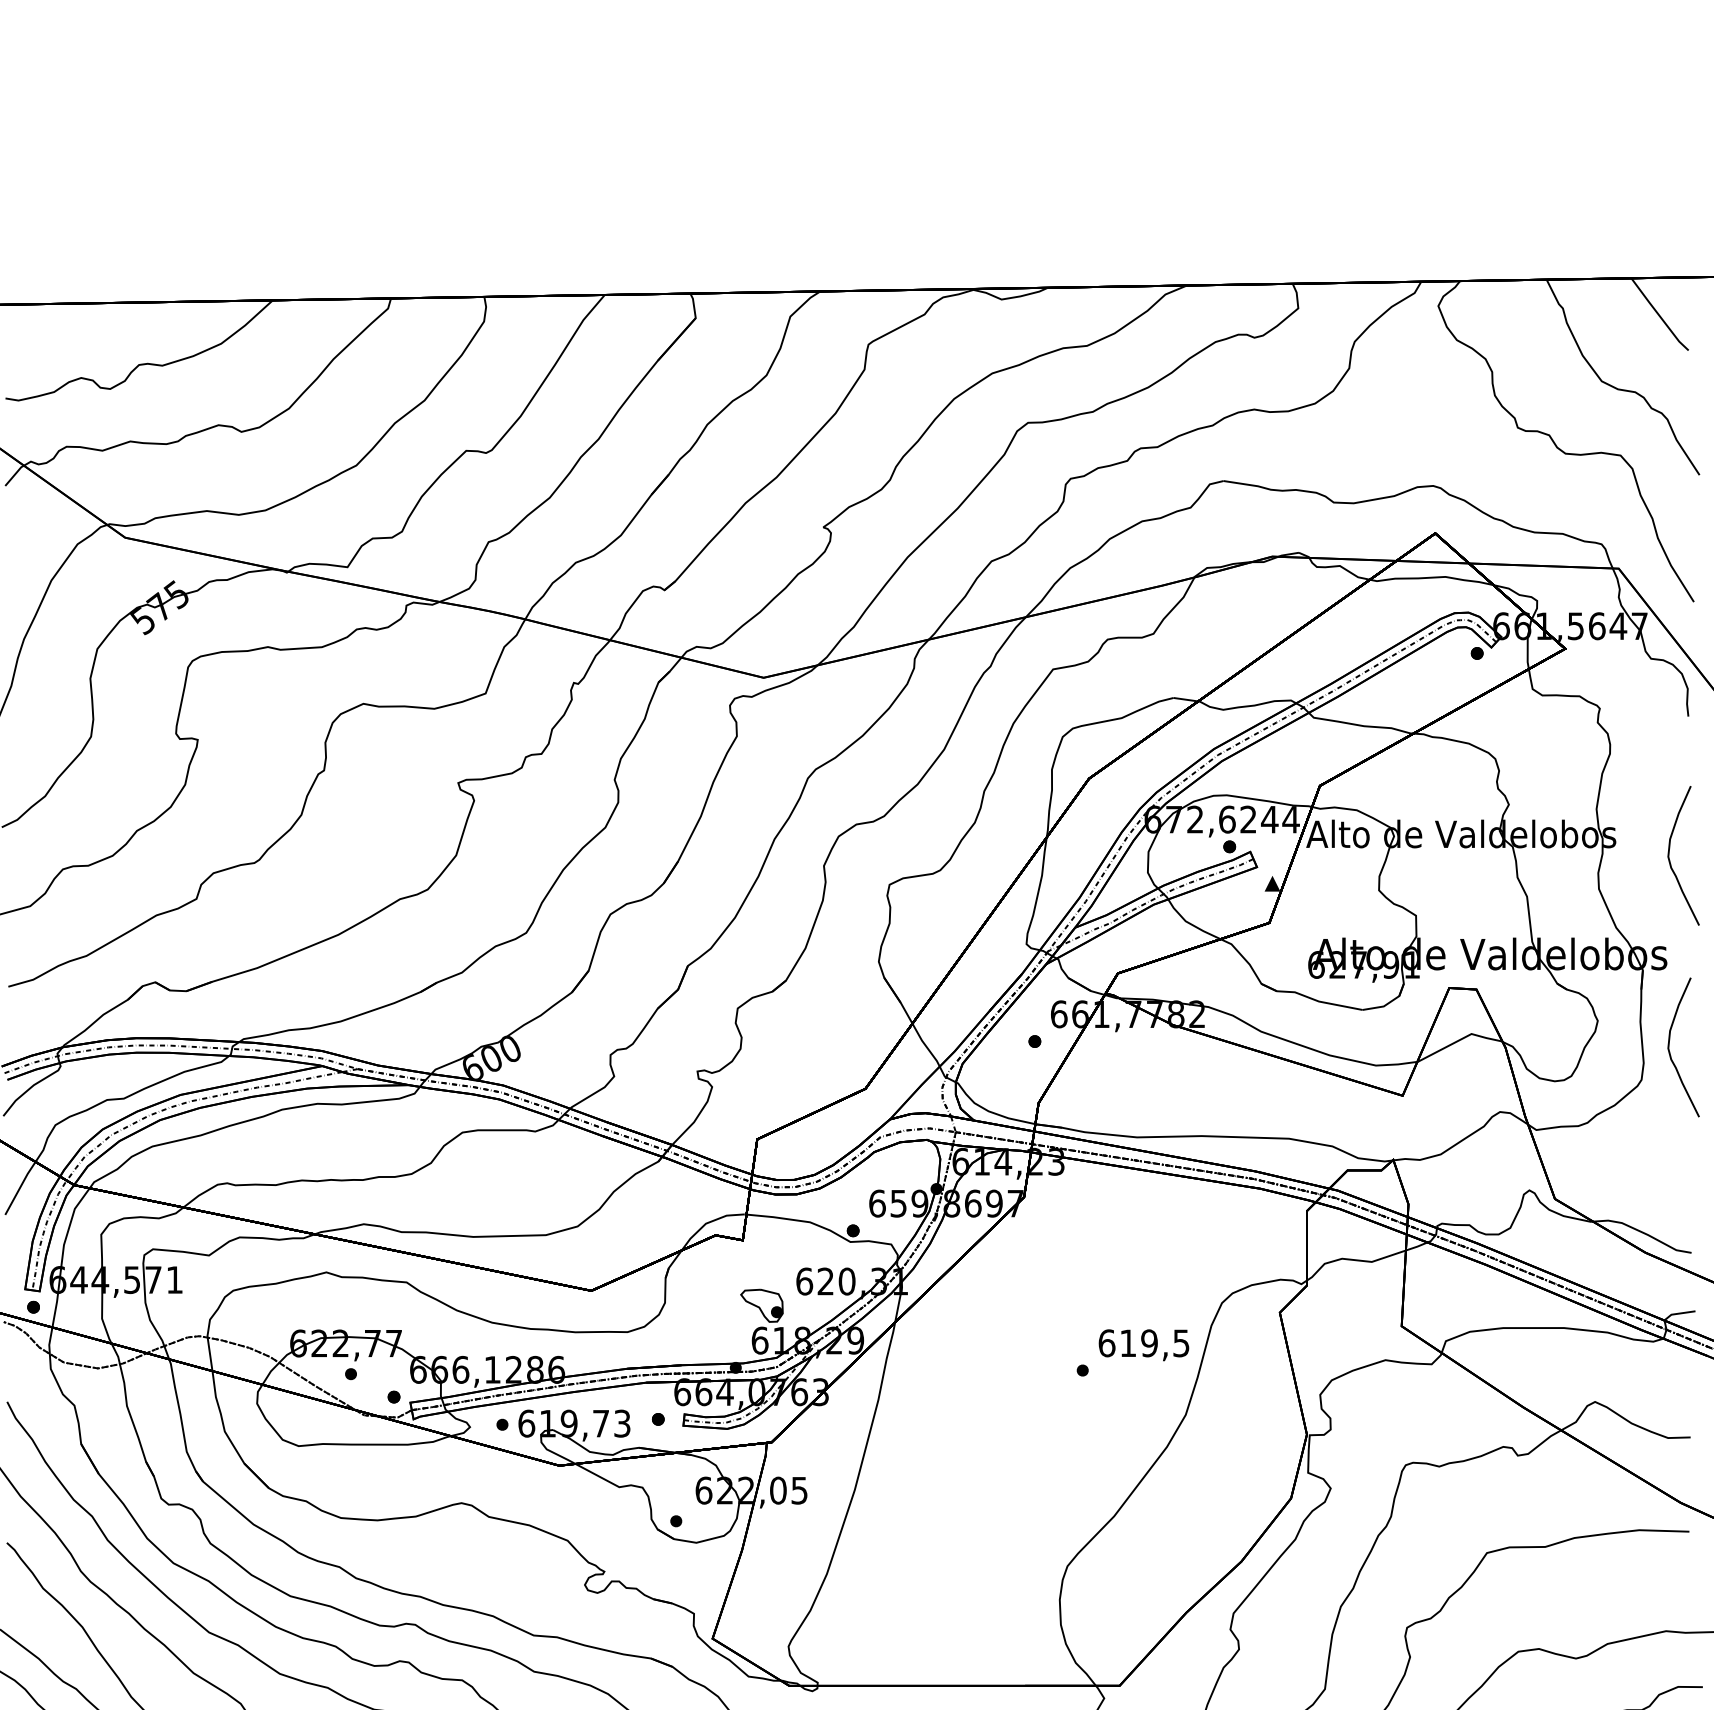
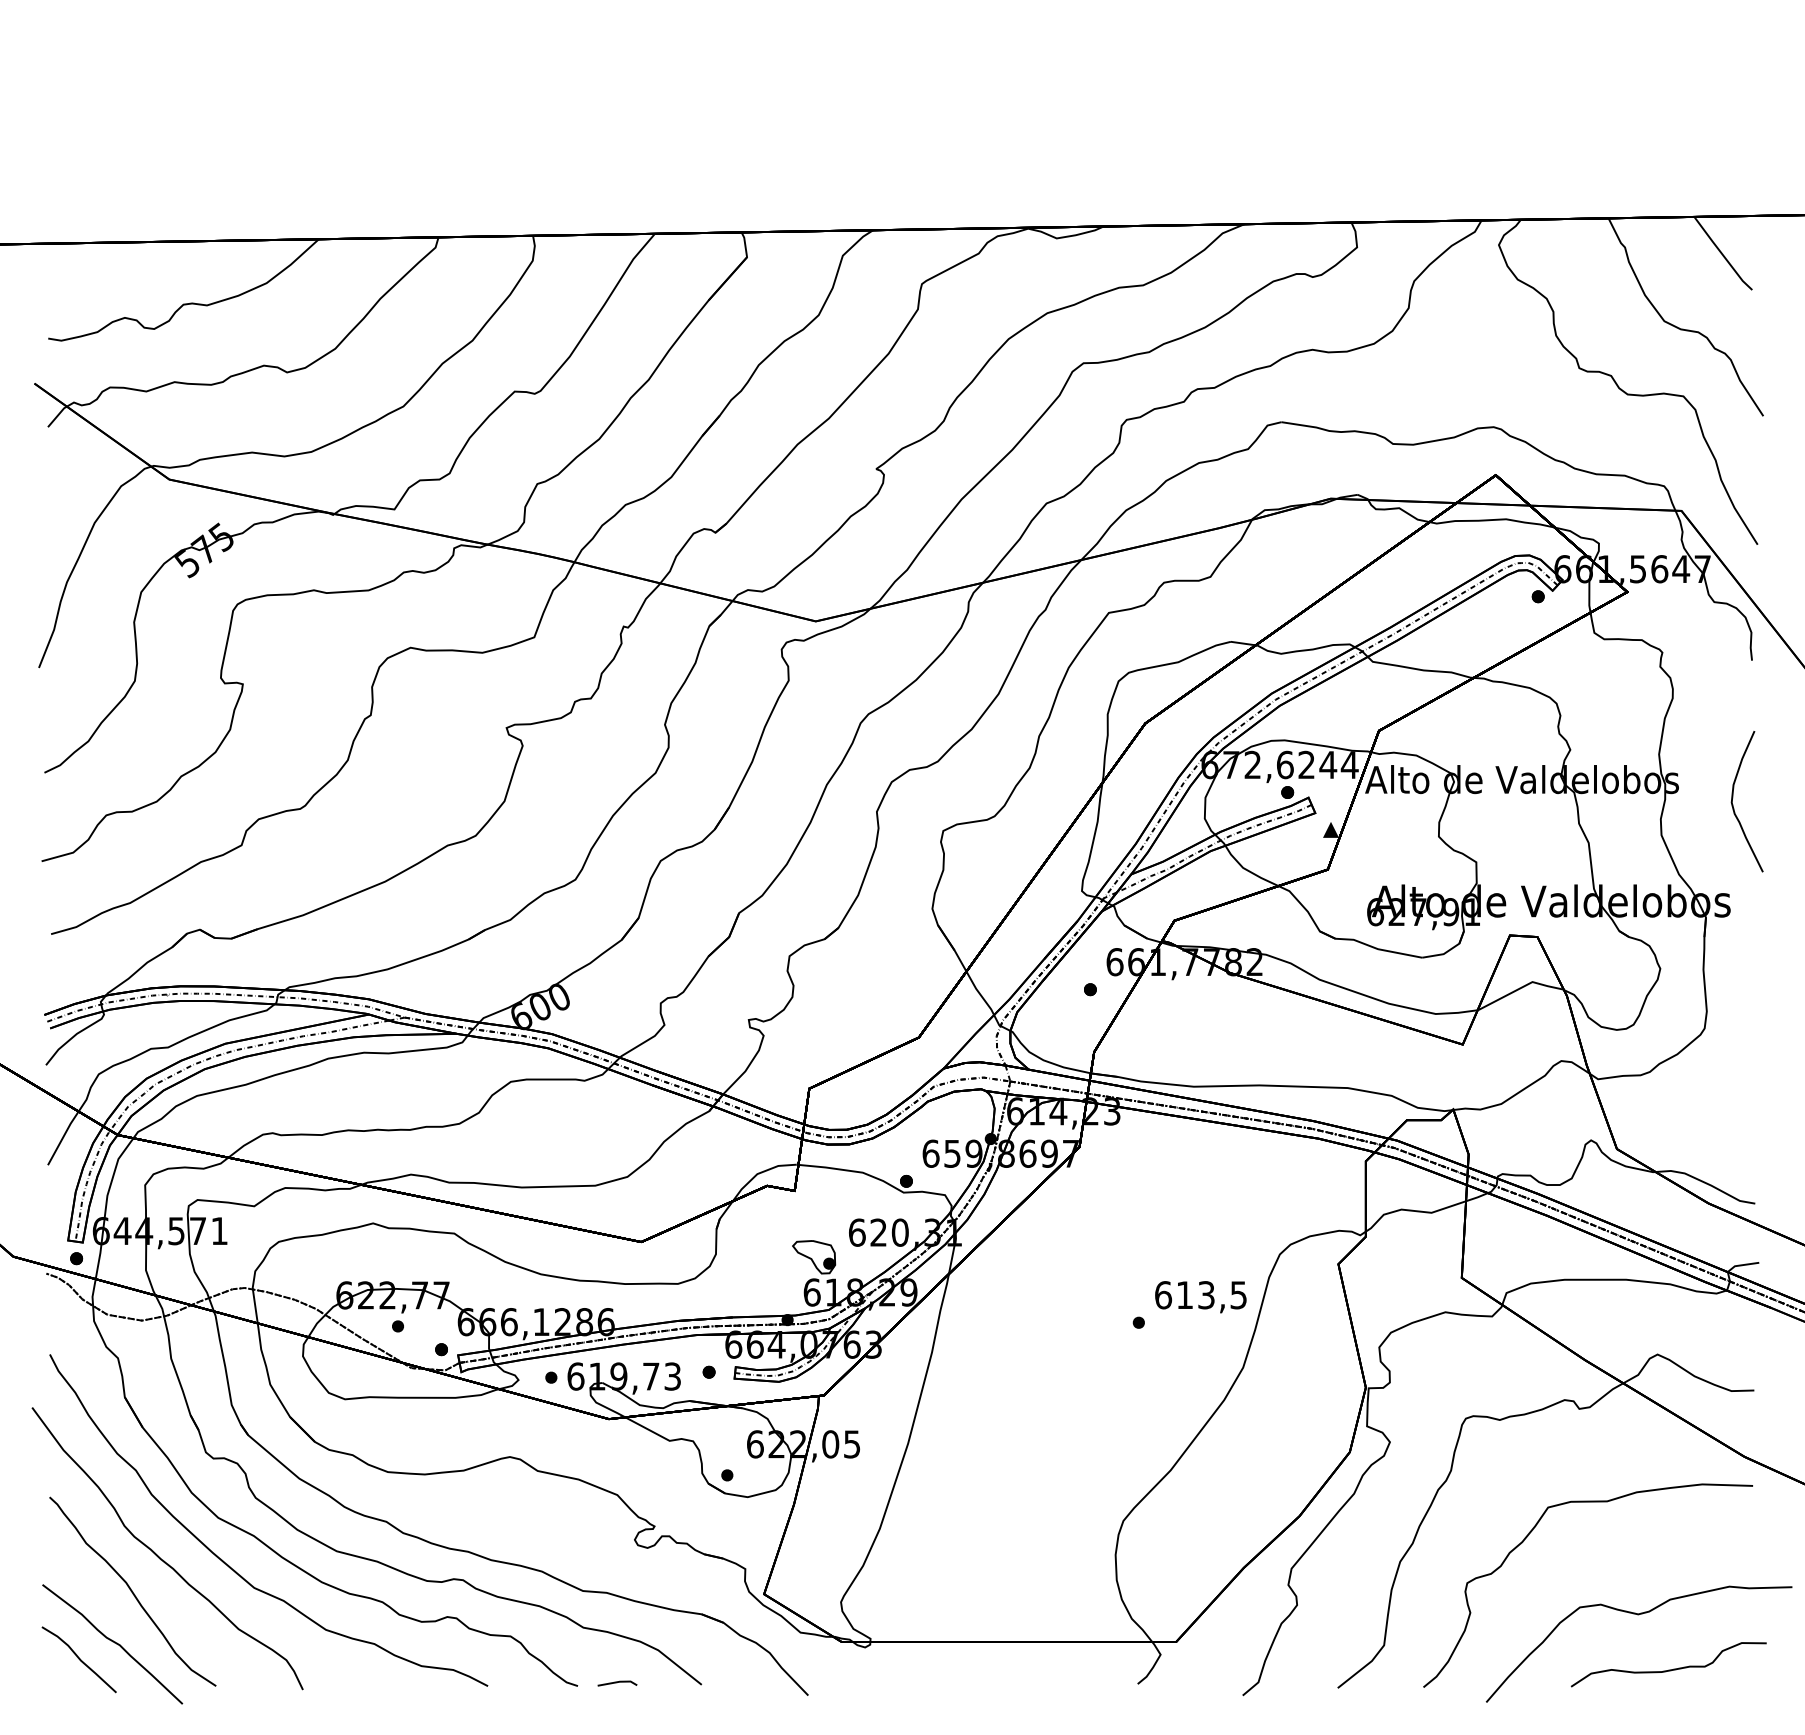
curve: (1670, 1044) -> (1733, 992), removed
text: (1149, 1343) -> (1206, 1295), 619,5 -> 613,5

